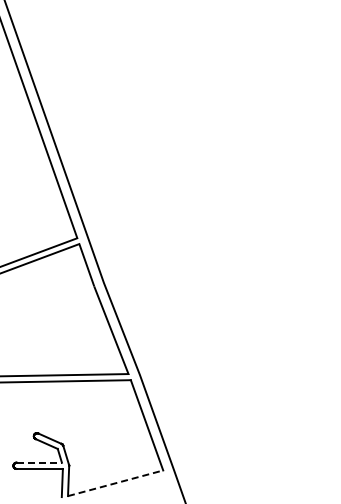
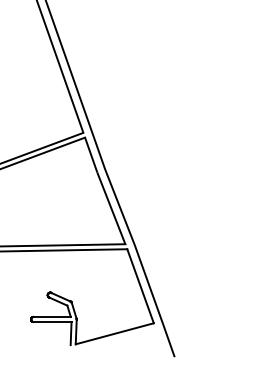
line: (39, 462) -> (52, 316), dashed -> solid
line: (116, 483) -> (115, 333), dashed -> solid

